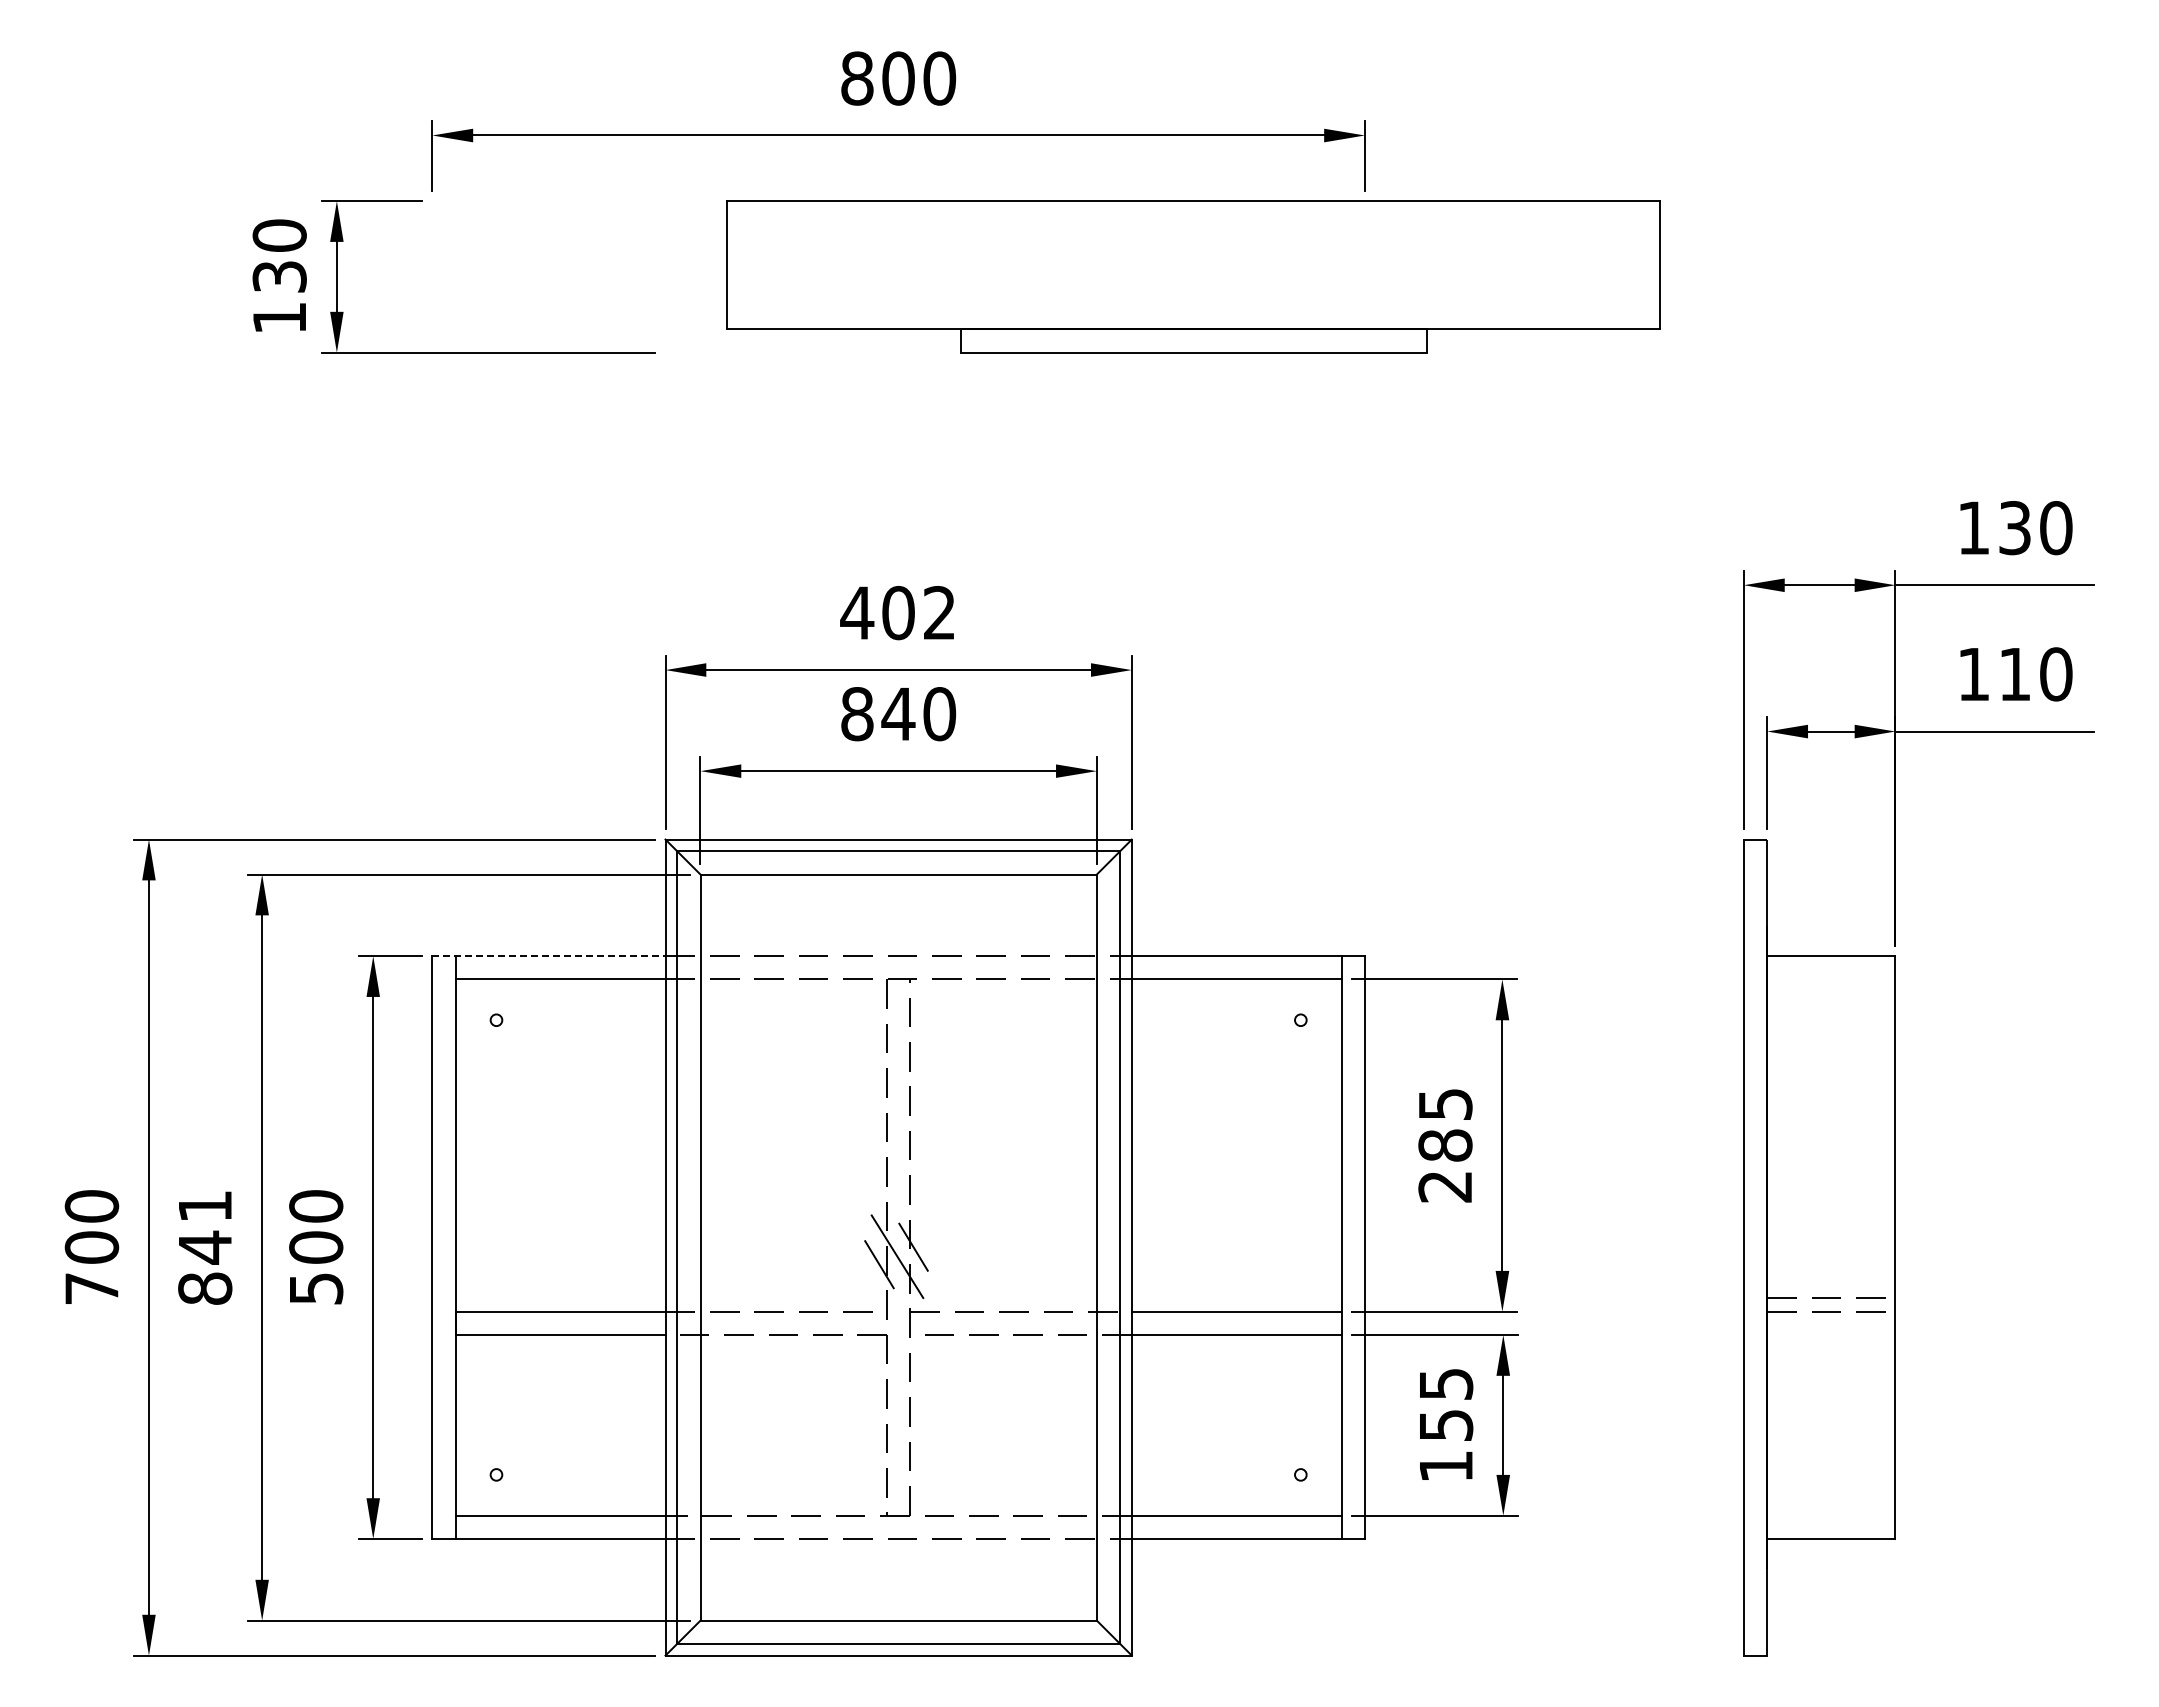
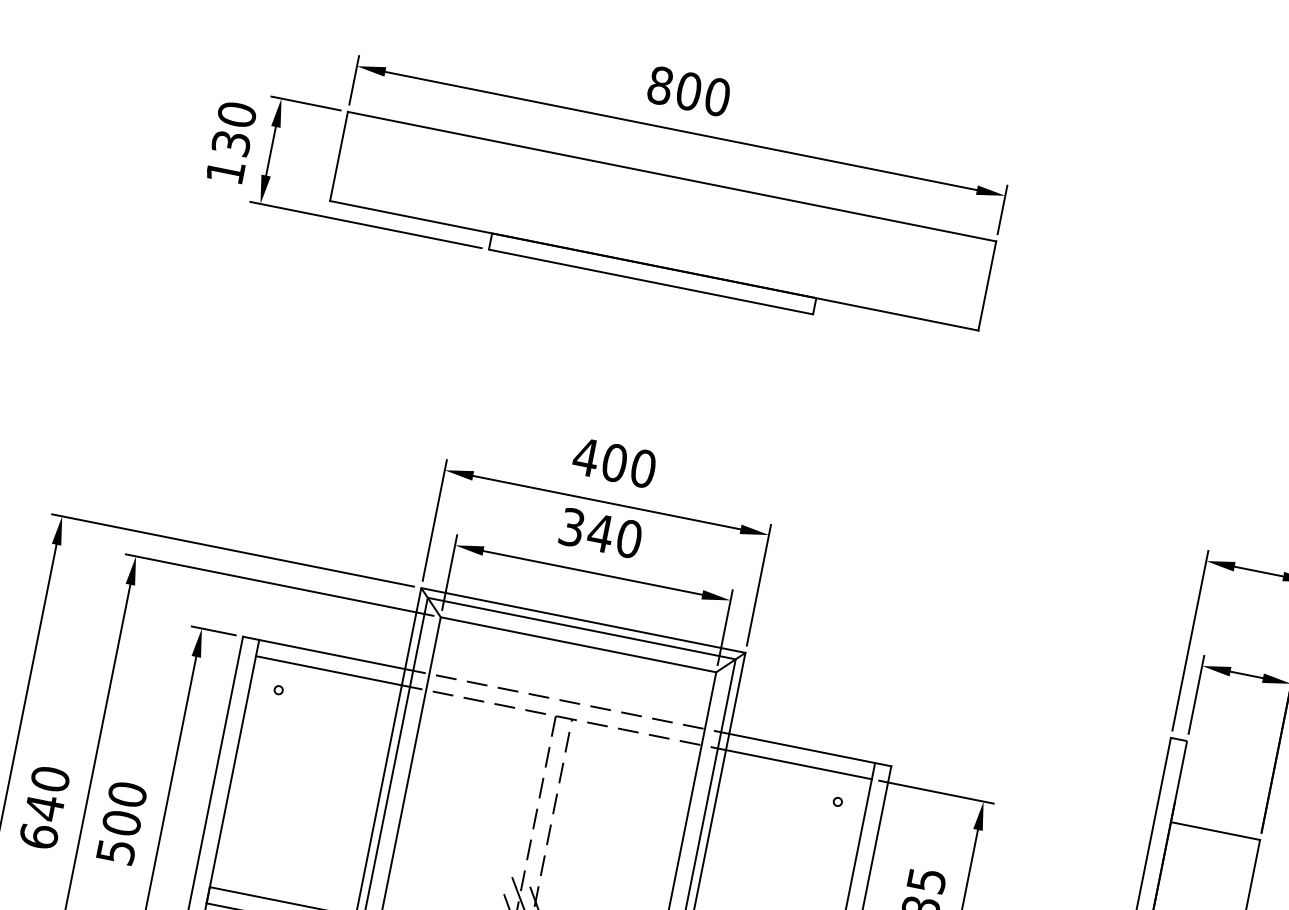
part: (1193, 276) -> (661, 229), moved
text: (939, 613) -> (643, 468), 402 -> 400
text: (857, 714) -> (572, 527), 840 -> 340
line: (548, 956) -> (323, 653), dashed -> solid
text: (205, 1247) -> (44, 807), 841 -> 640

